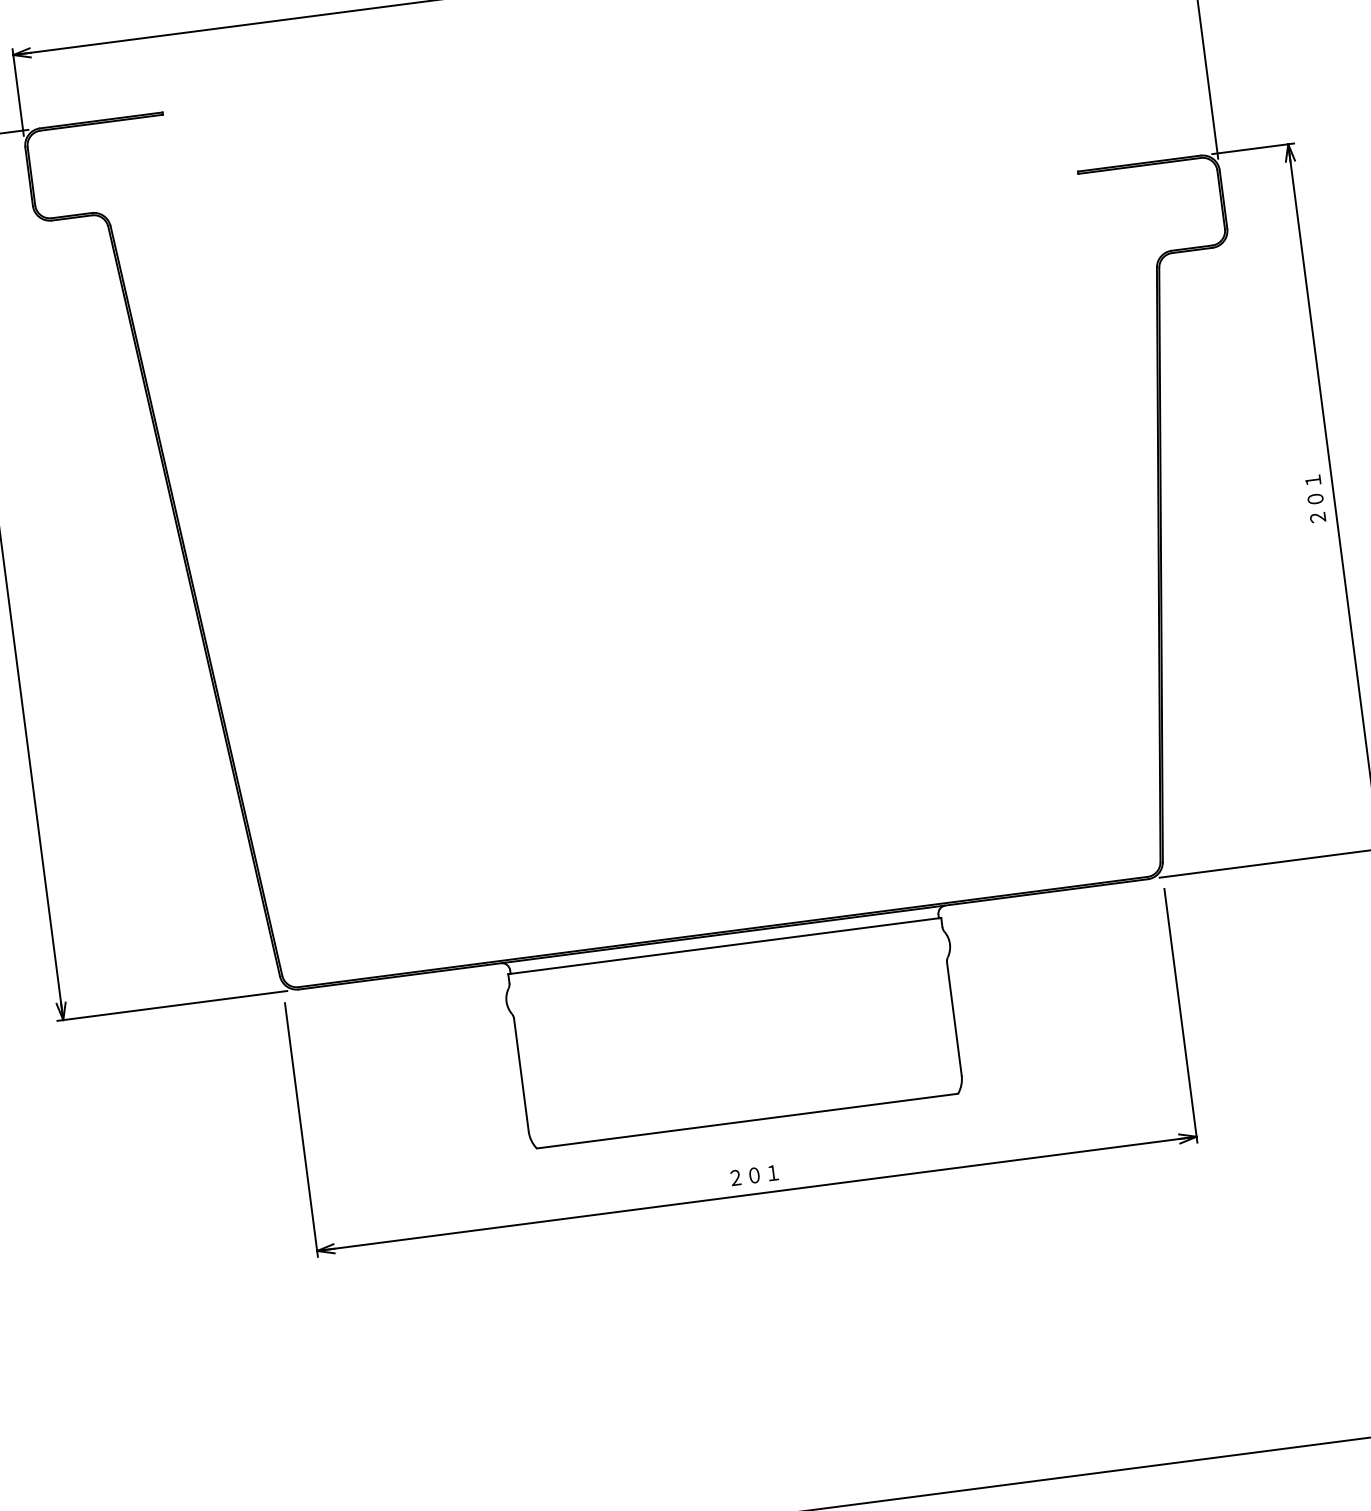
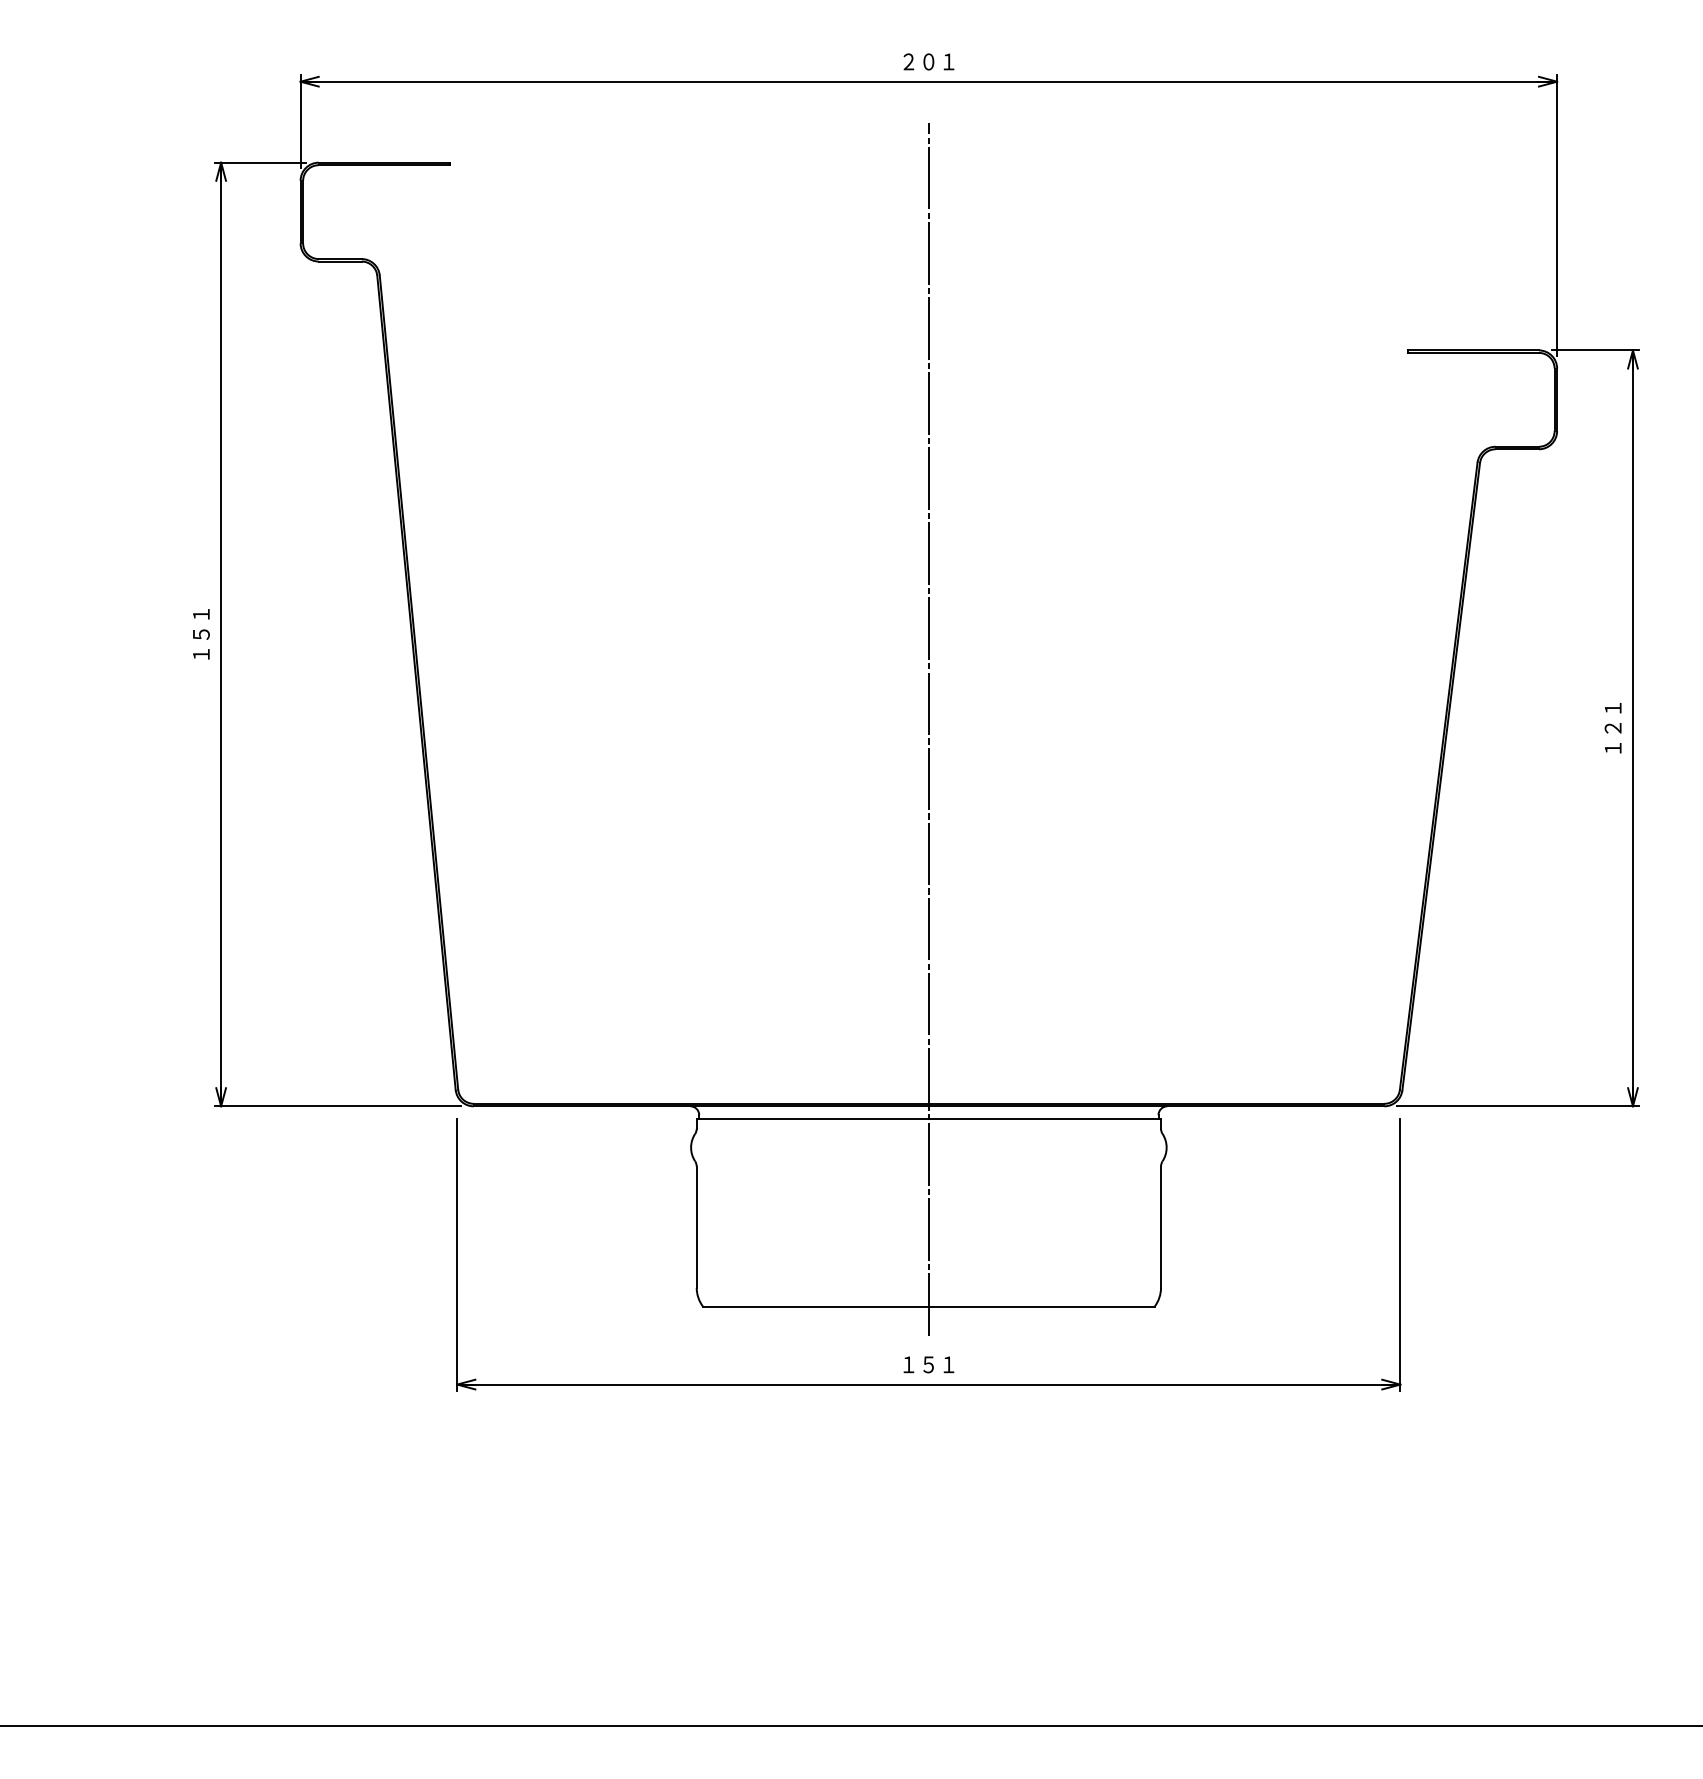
text: (1316, 508) -> (1612, 738), ２０１ -> １２１
line: (677, 582) -> (928, 728), added
text: (744, 1176) -> (918, 1364), ２０１ -> １５１

